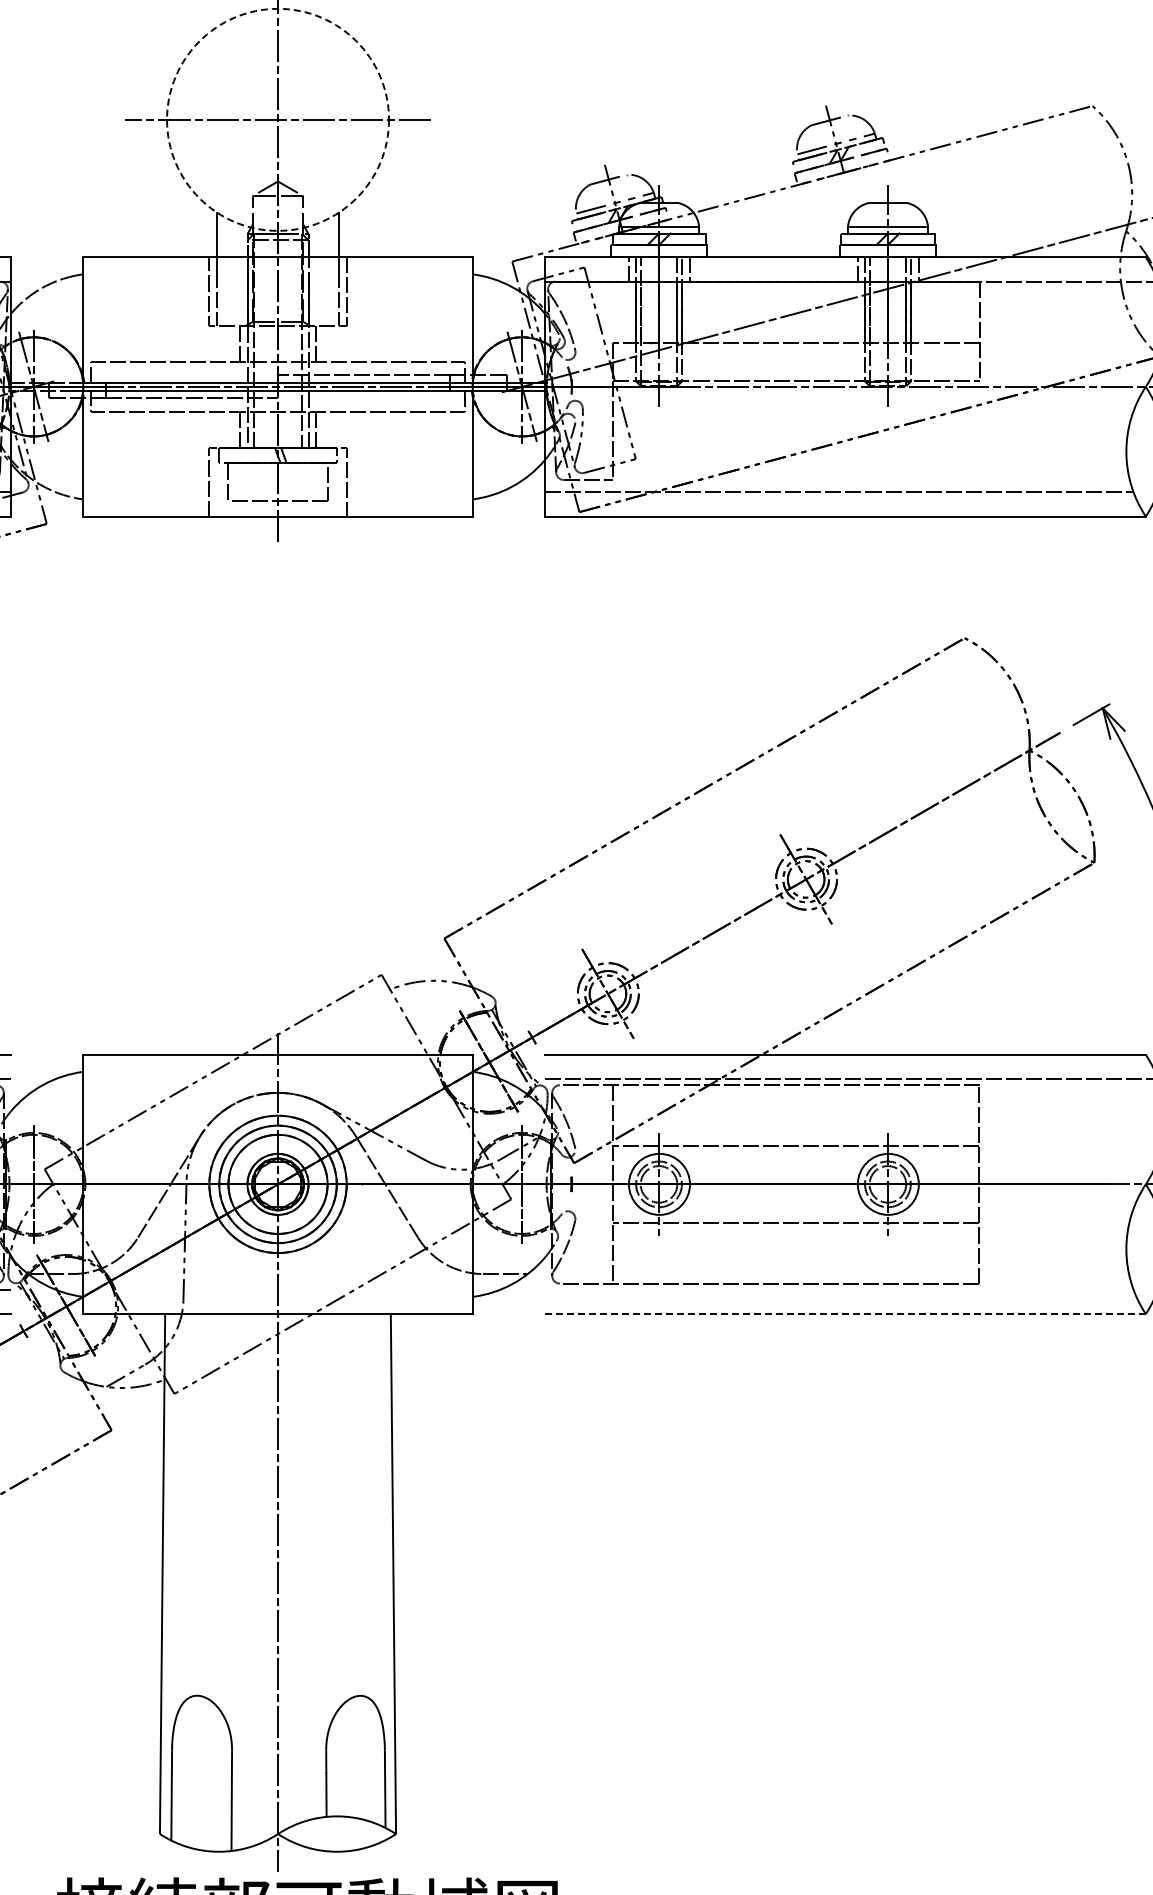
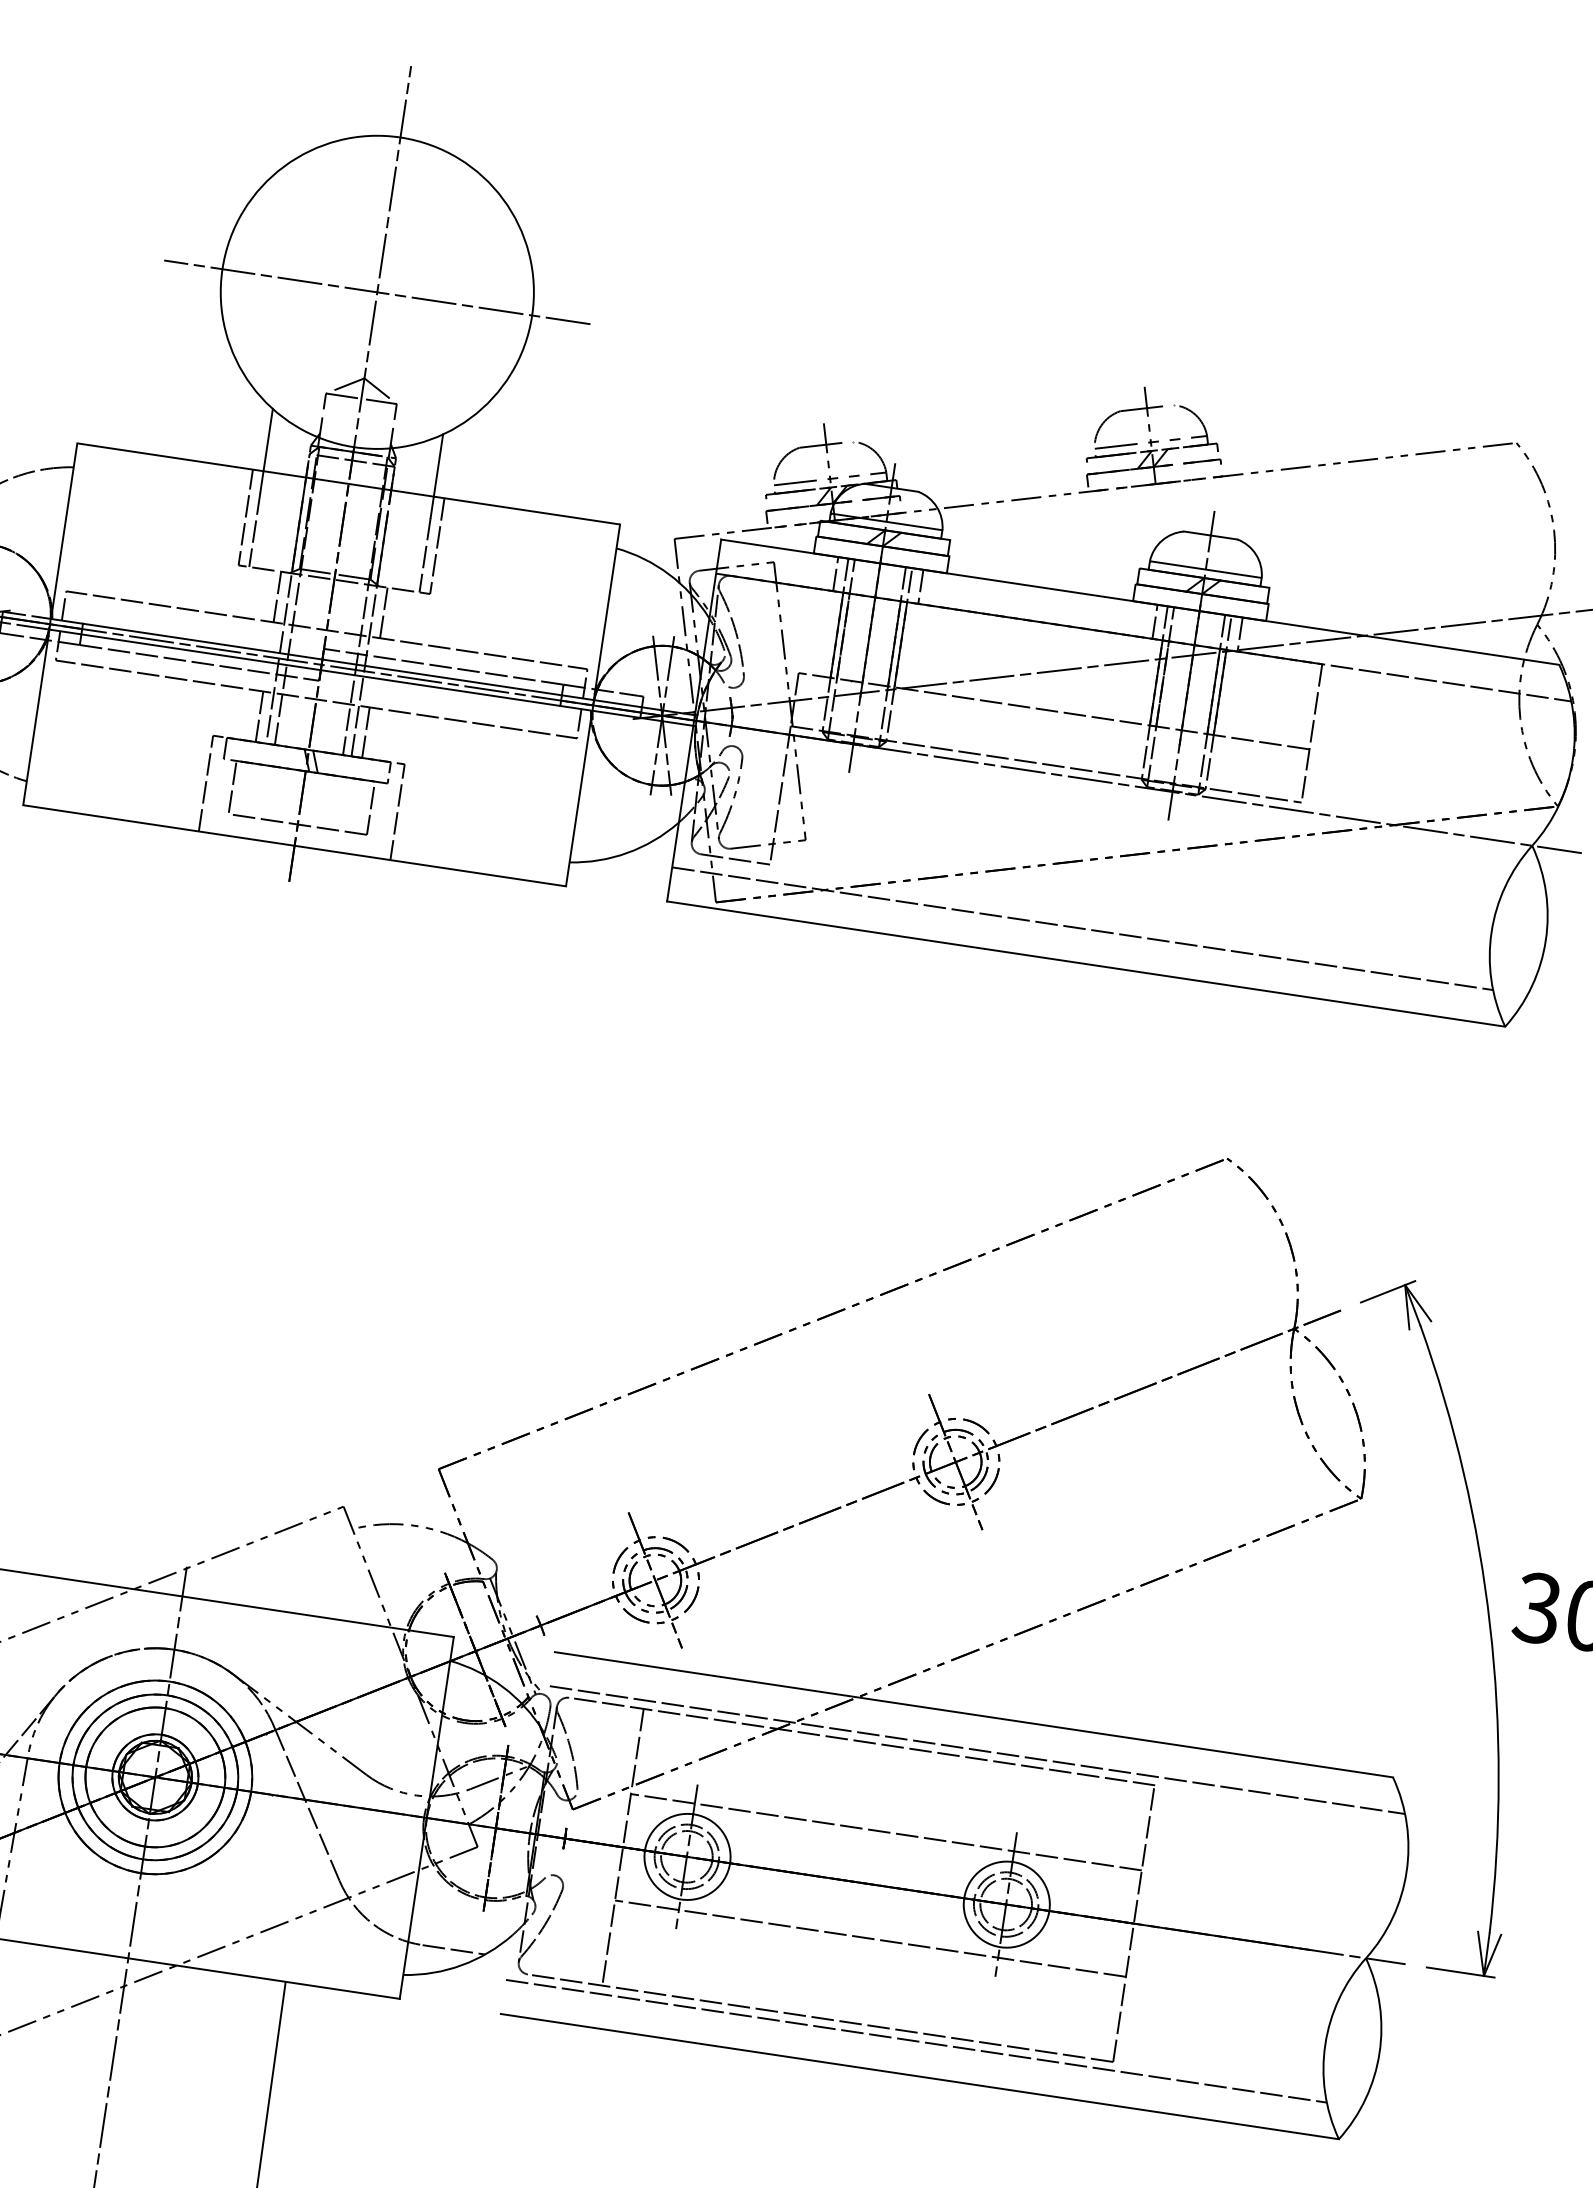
circle: (278, 119) -> (378, 291), dashed -> solid
line: (839, 1289) -> (916, 2041), added
line: (845, 1314) -> (919, 2077), dashed -> solid

